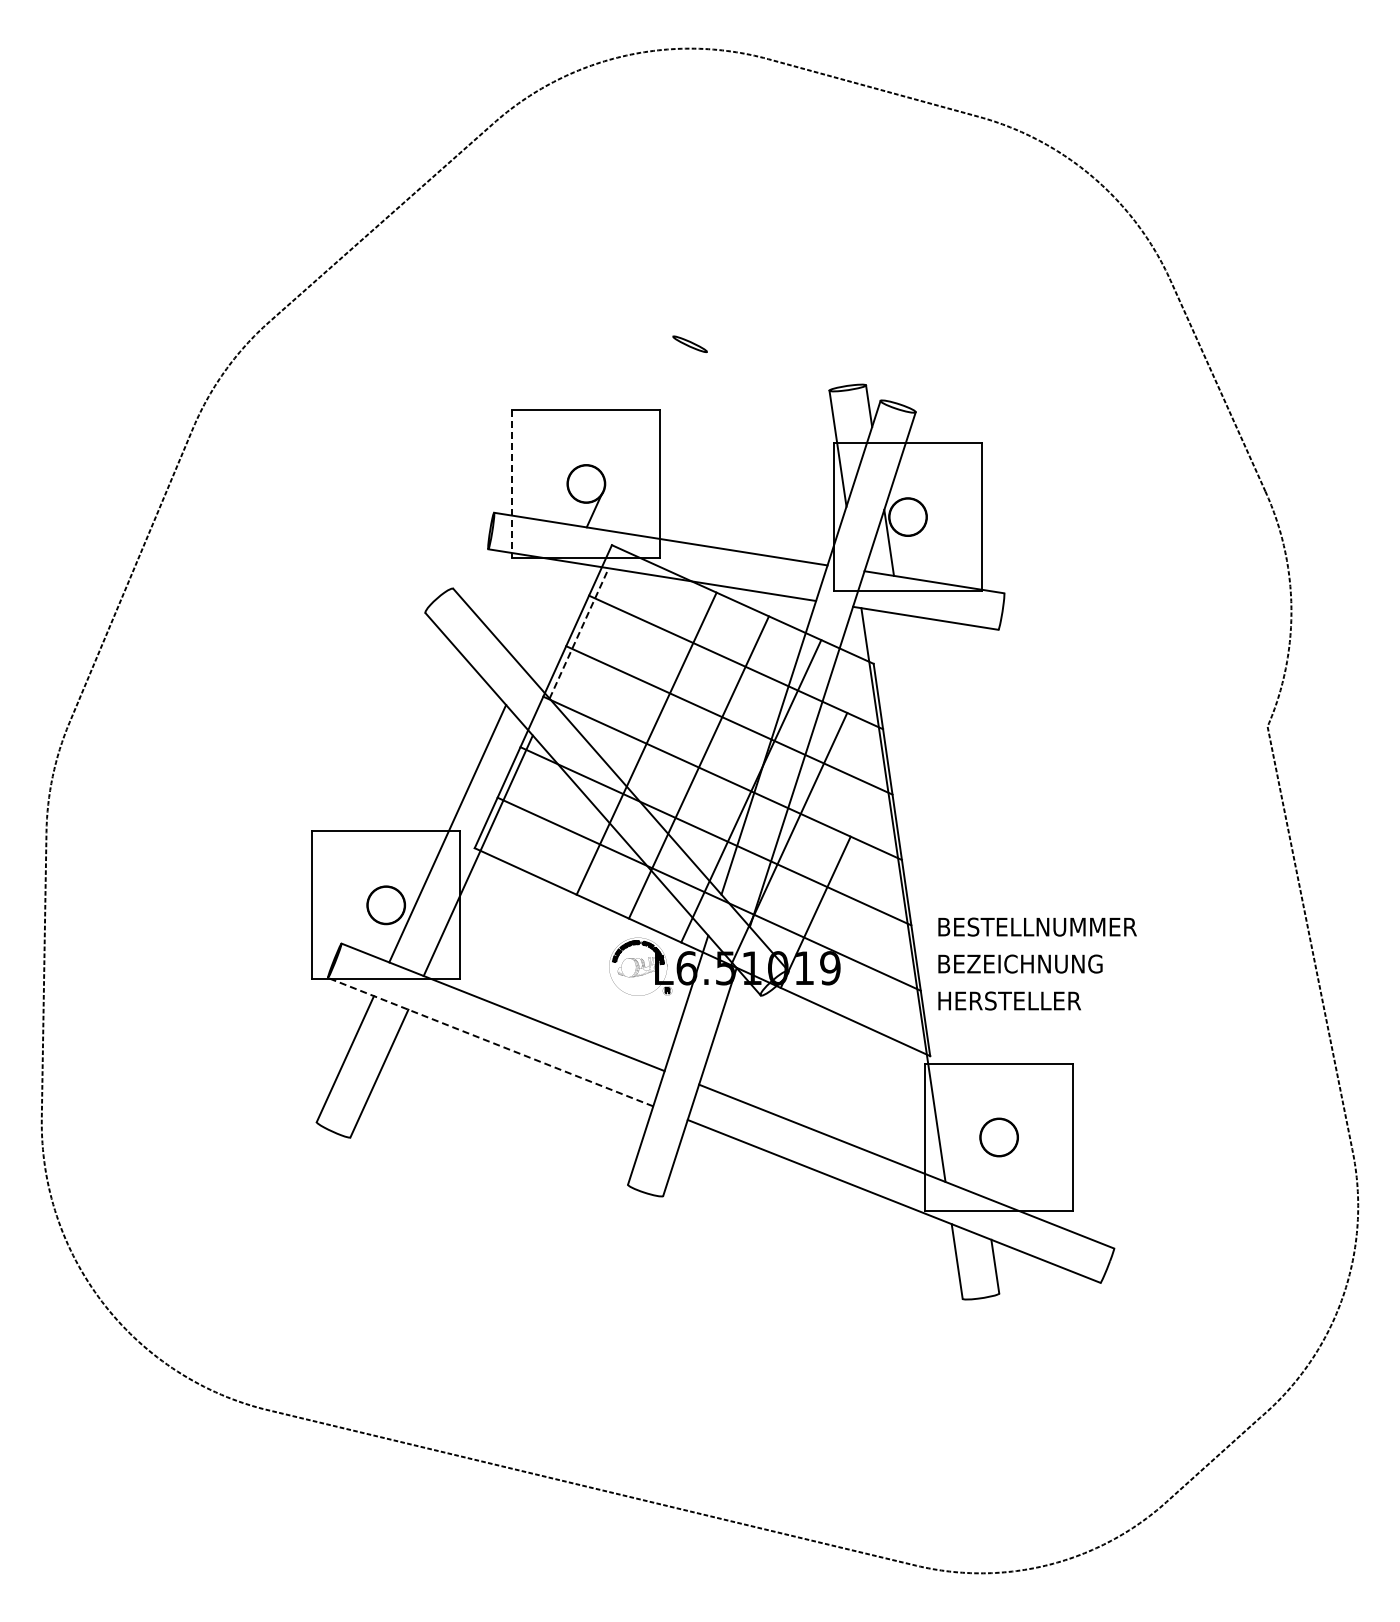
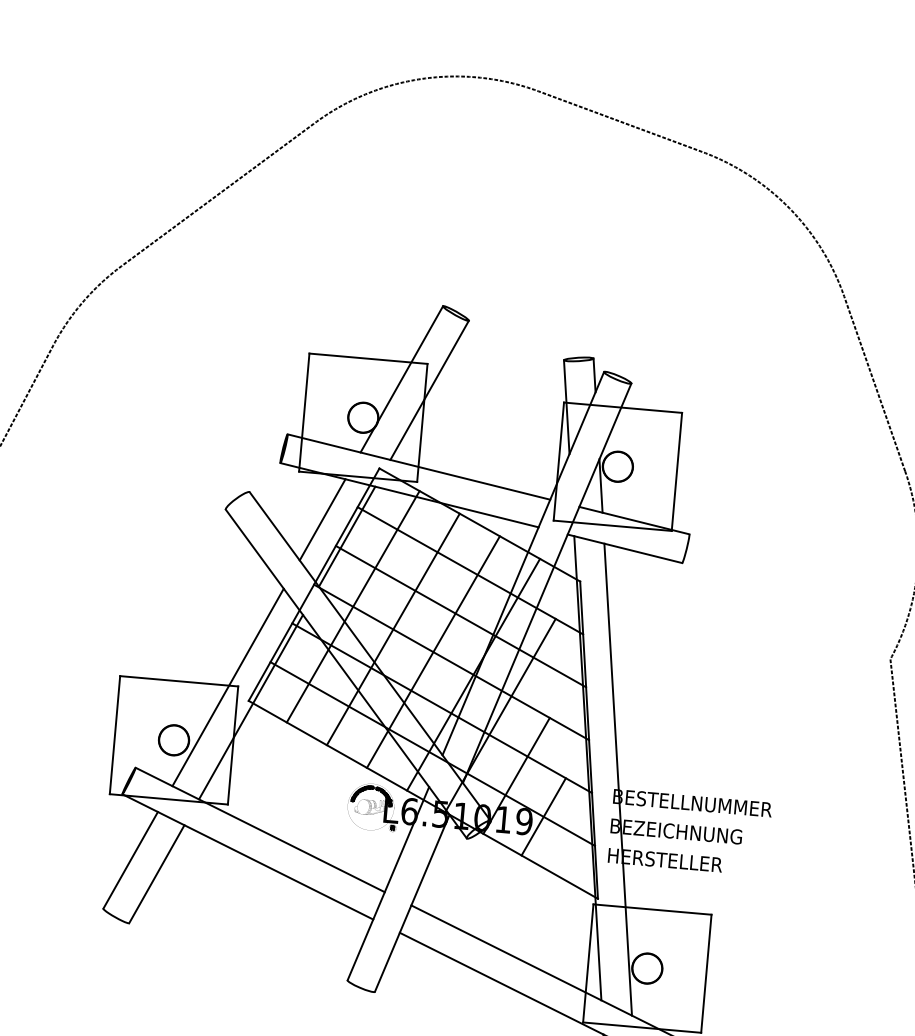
line: (638, 412) -> (409, 364), added
line: (665, 442) -> (429, 390), added
line: (512, 483) -> (304, 412), dashed -> solid
line: (546, 615) -> (322, 520), added
line: (579, 633) -> (347, 536), dashed -> solid
line: (594, 719) -> (353, 606), added
line: (942, 905) -> (618, 779), added
line: (853, 959) -> (543, 816), added
line: (490, 1042) -> (247, 857), dashed -> solid

